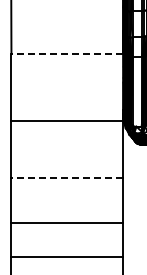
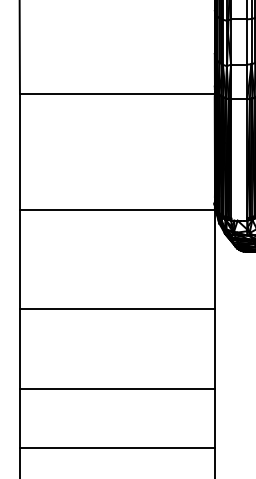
line: (67, 53) -> (117, 93), dashed -> solid
line: (67, 177) -> (117, 309), dashed -> solid

